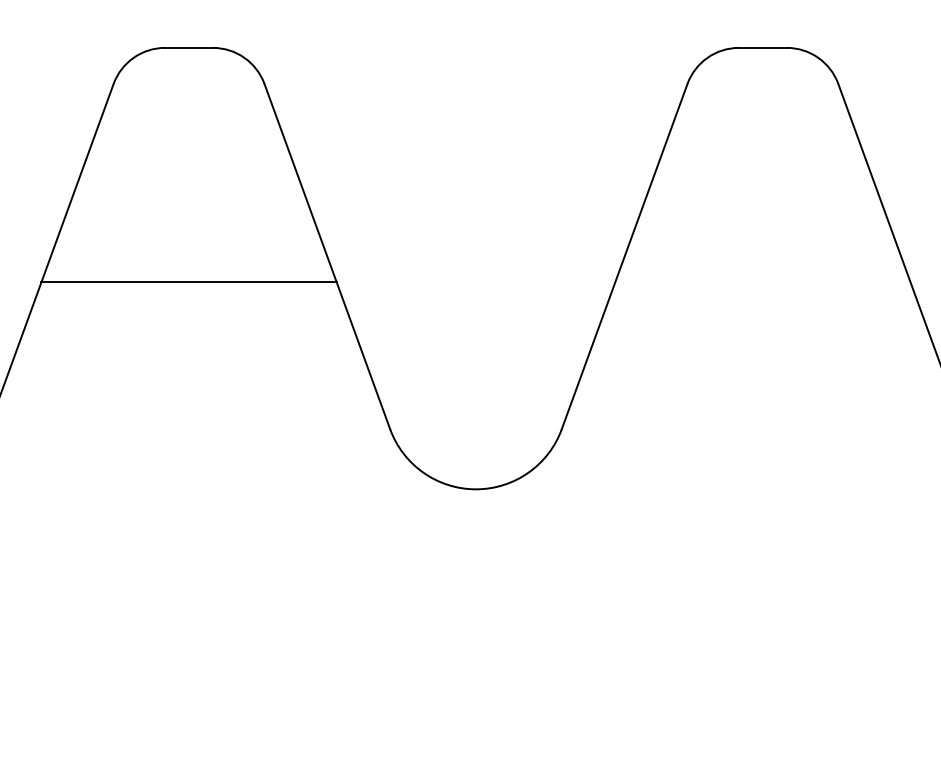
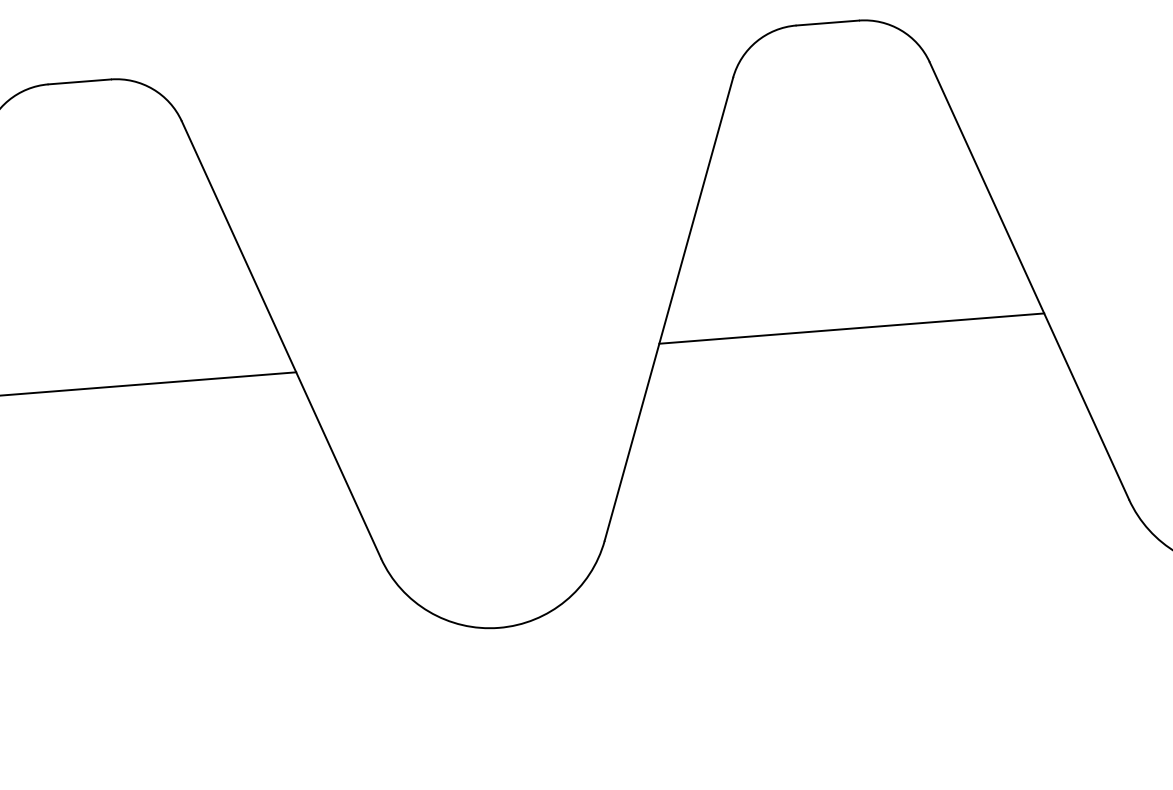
line: (762, 282) -> (851, 328), added

